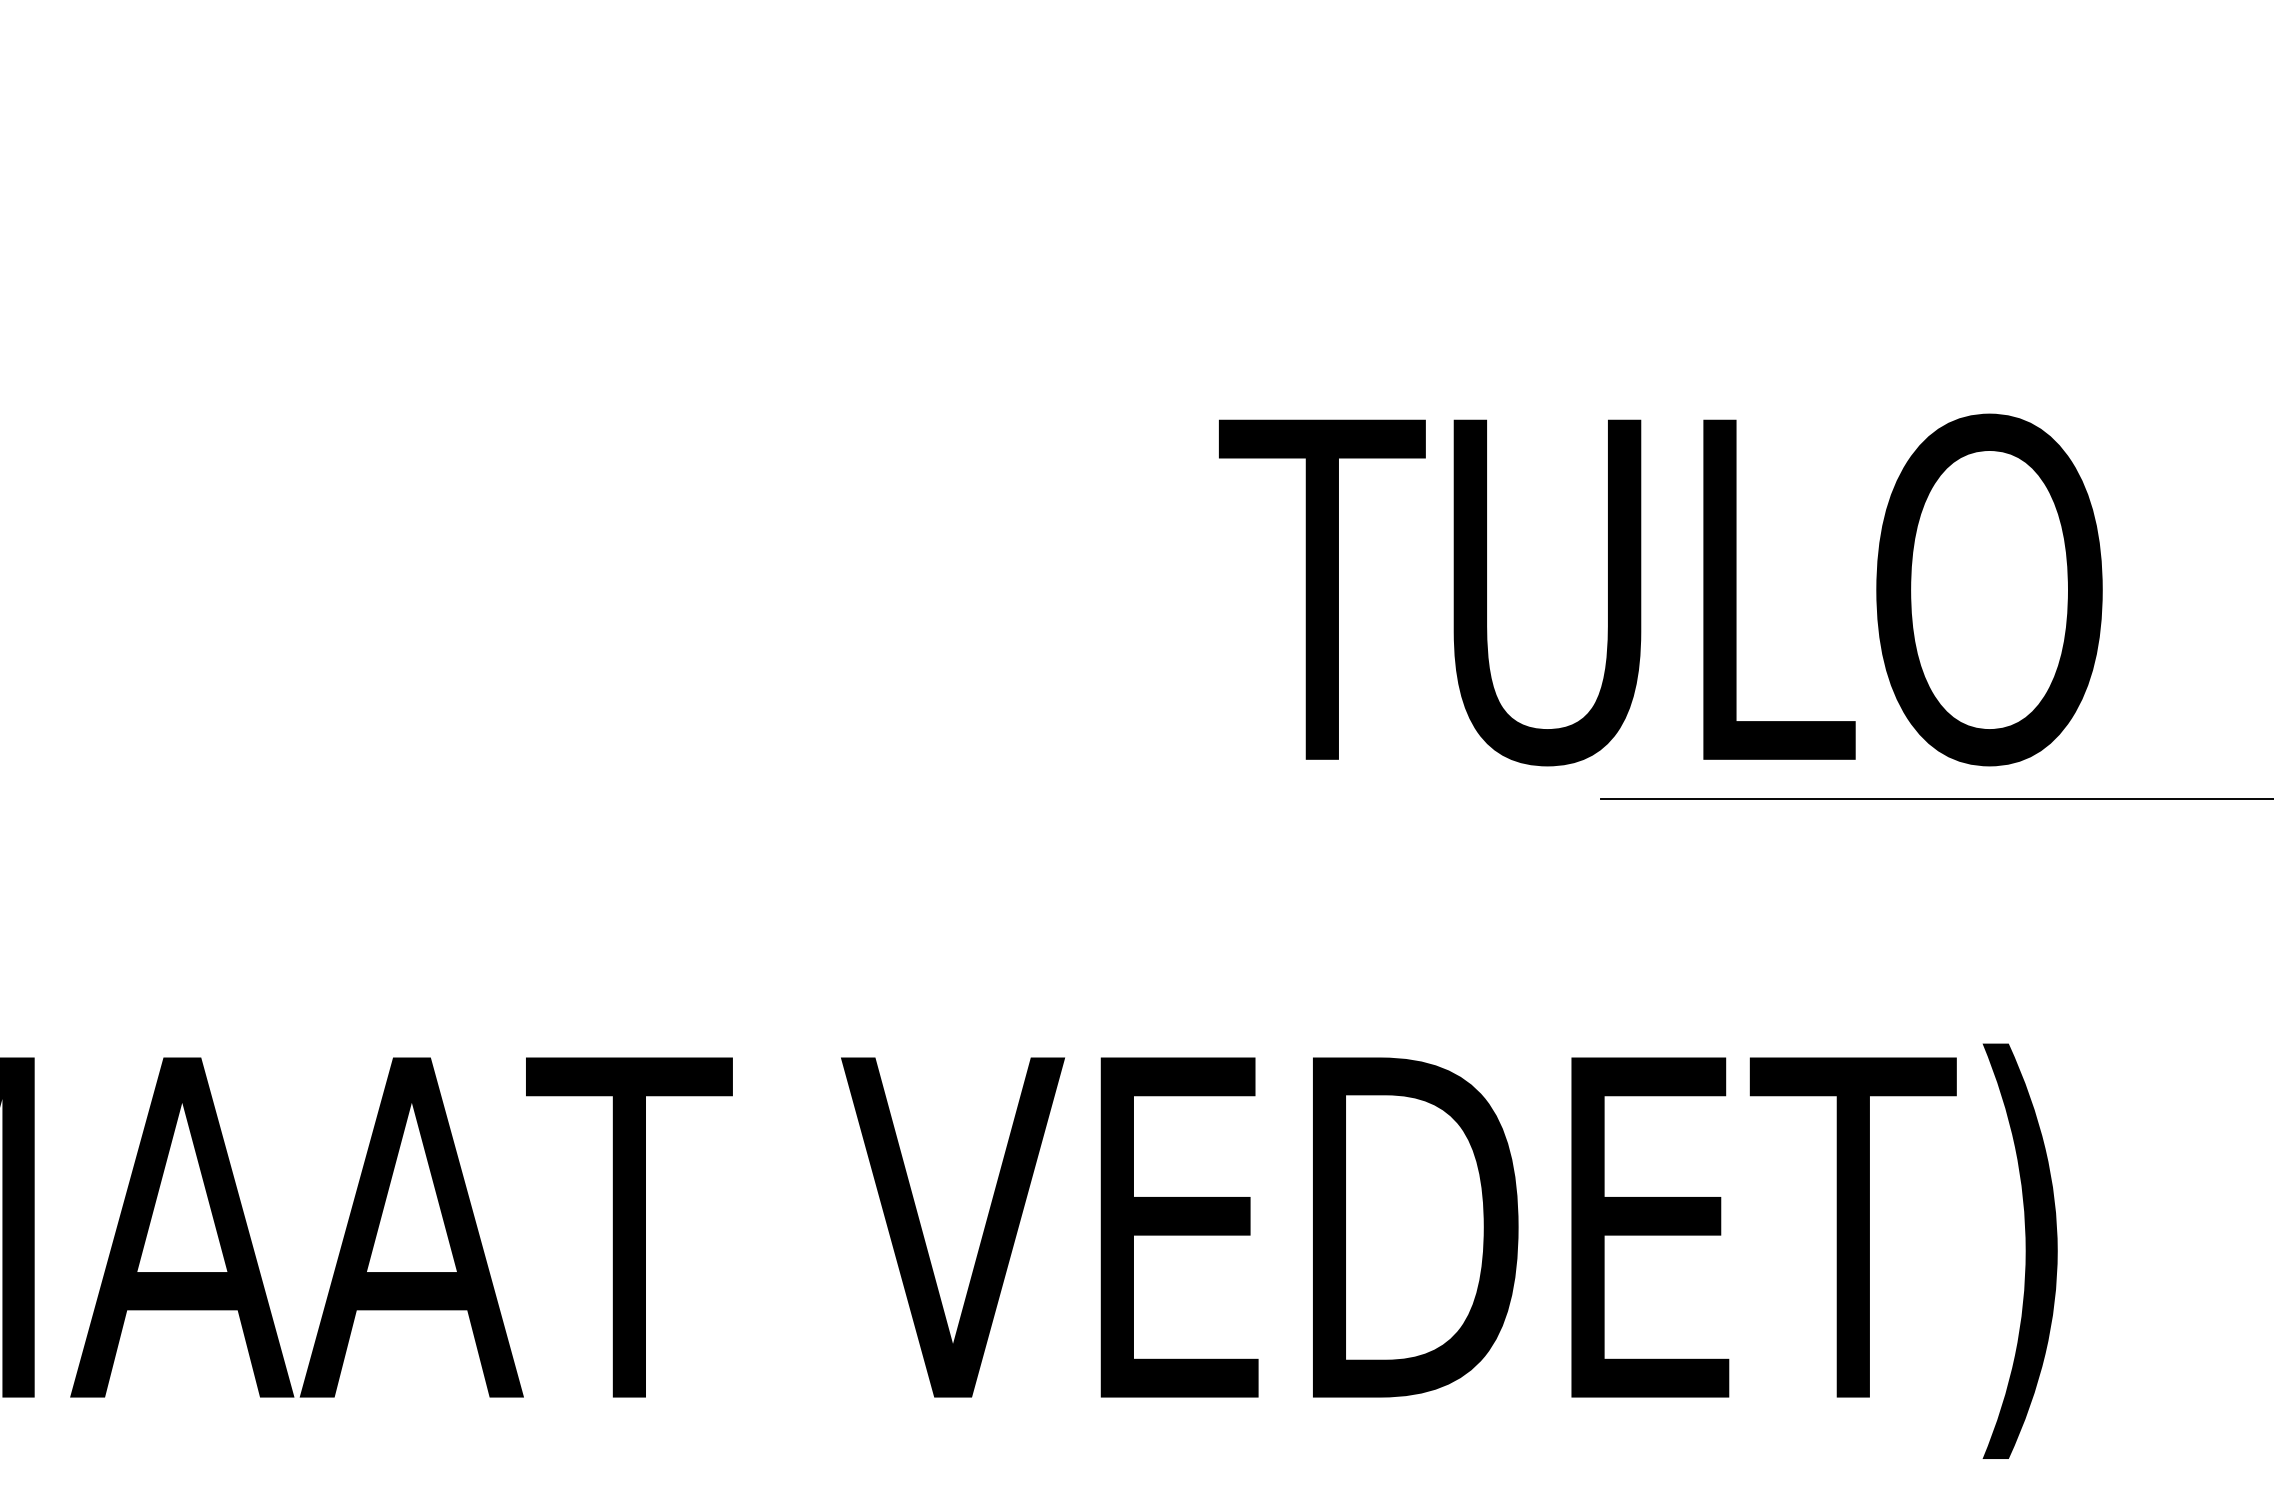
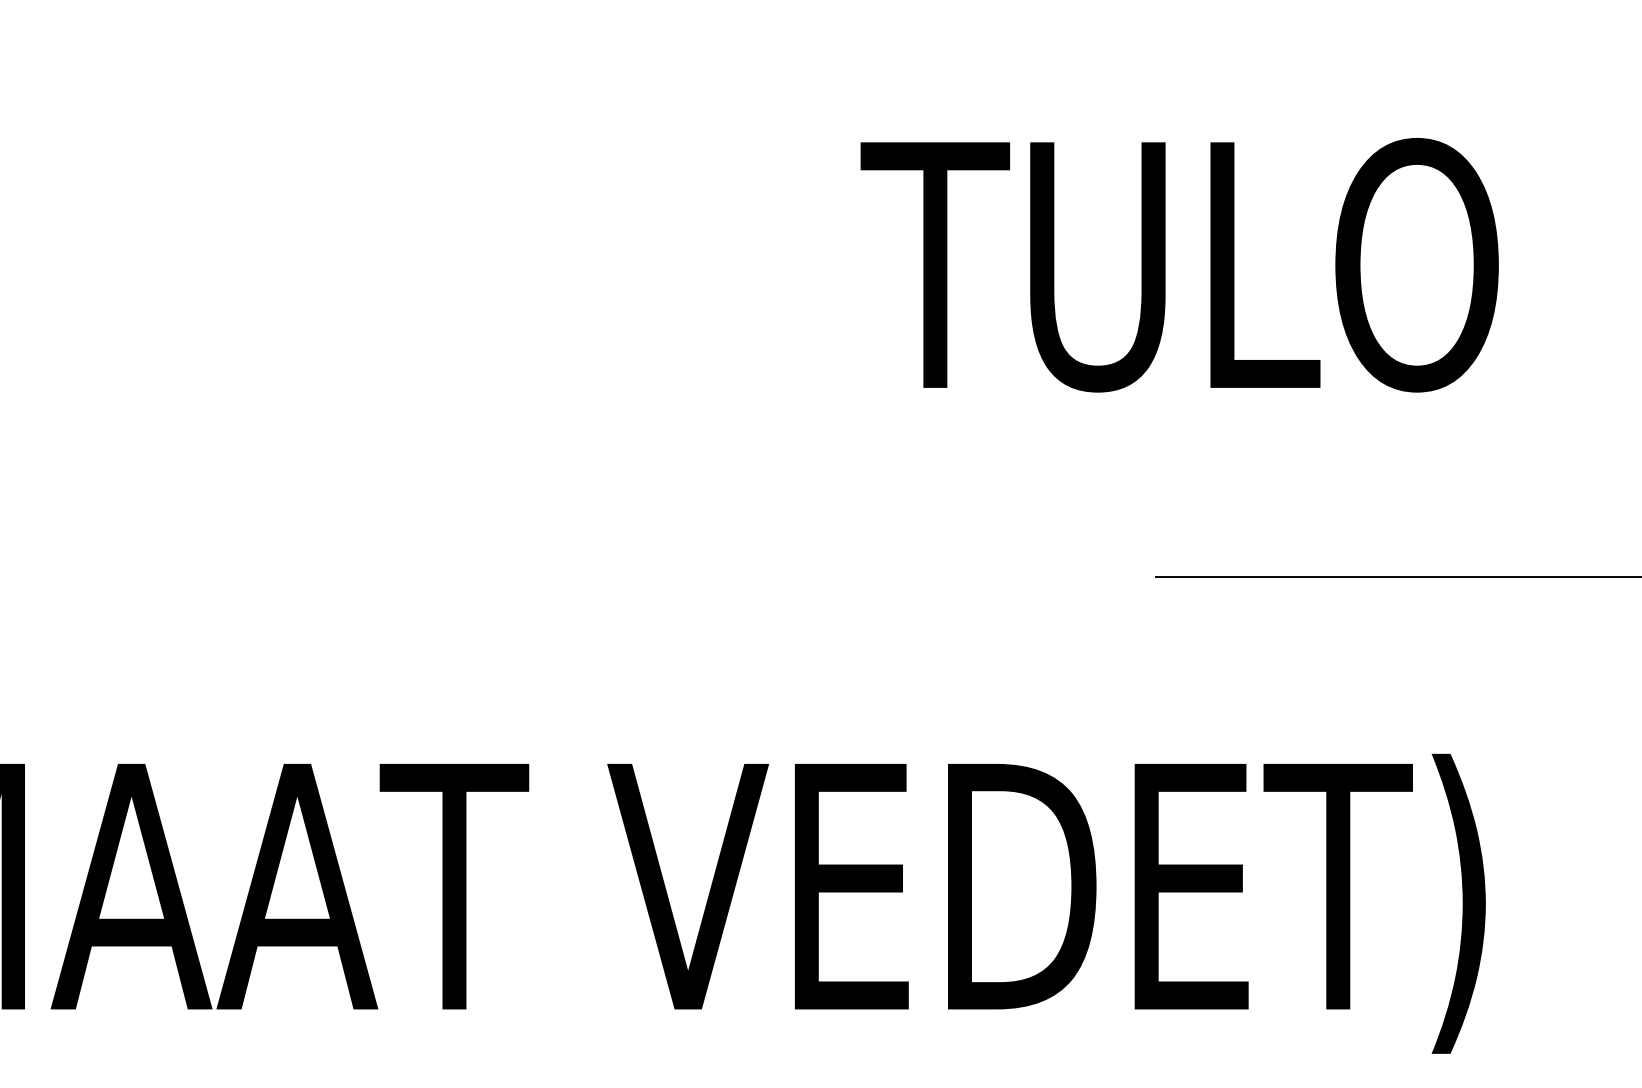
text: (1660, 589) -> (1179, 264), moved

